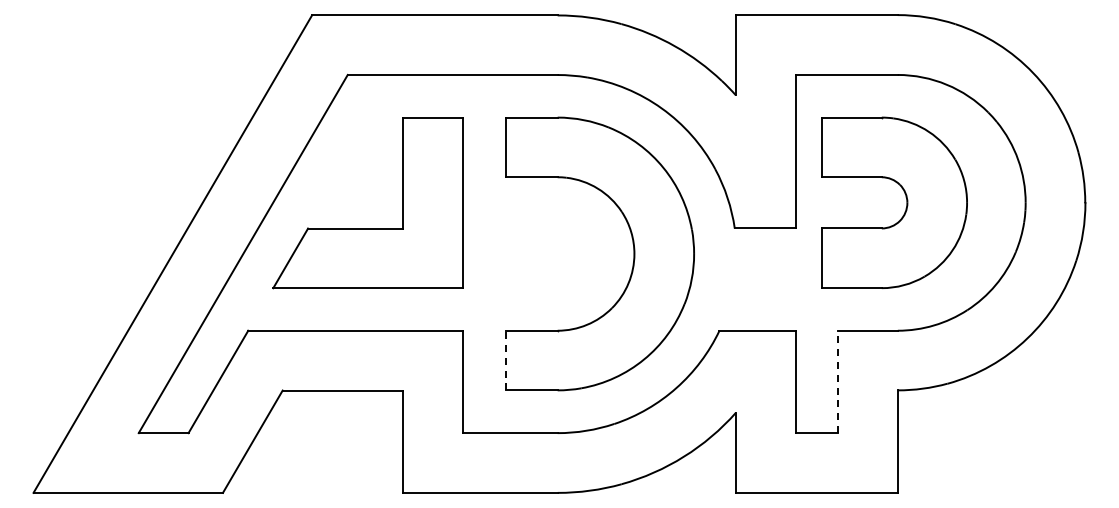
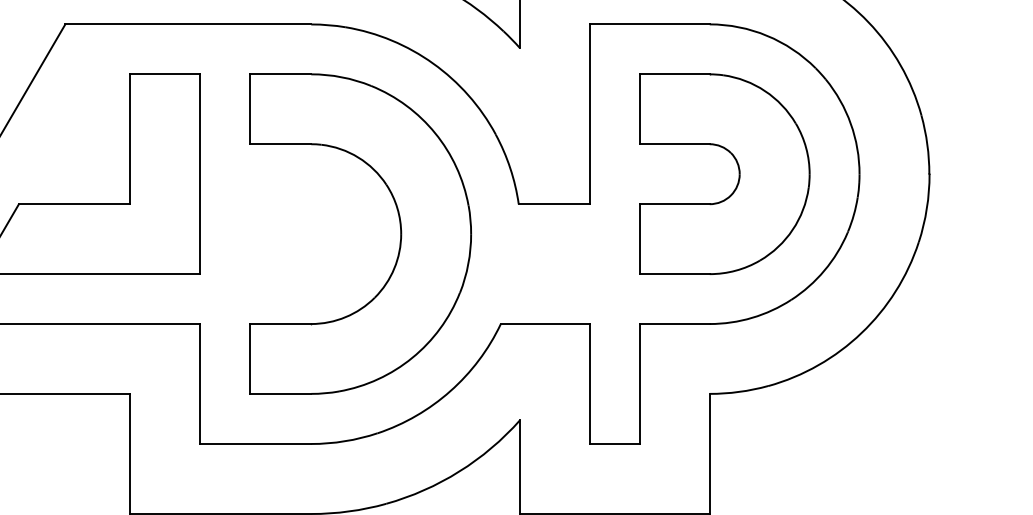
part: (906, 202) -> (738, 173), moved
line: (505, 360) -> (250, 358), dashed -> solid
line: (838, 381) -> (640, 383), dashed -> solid

